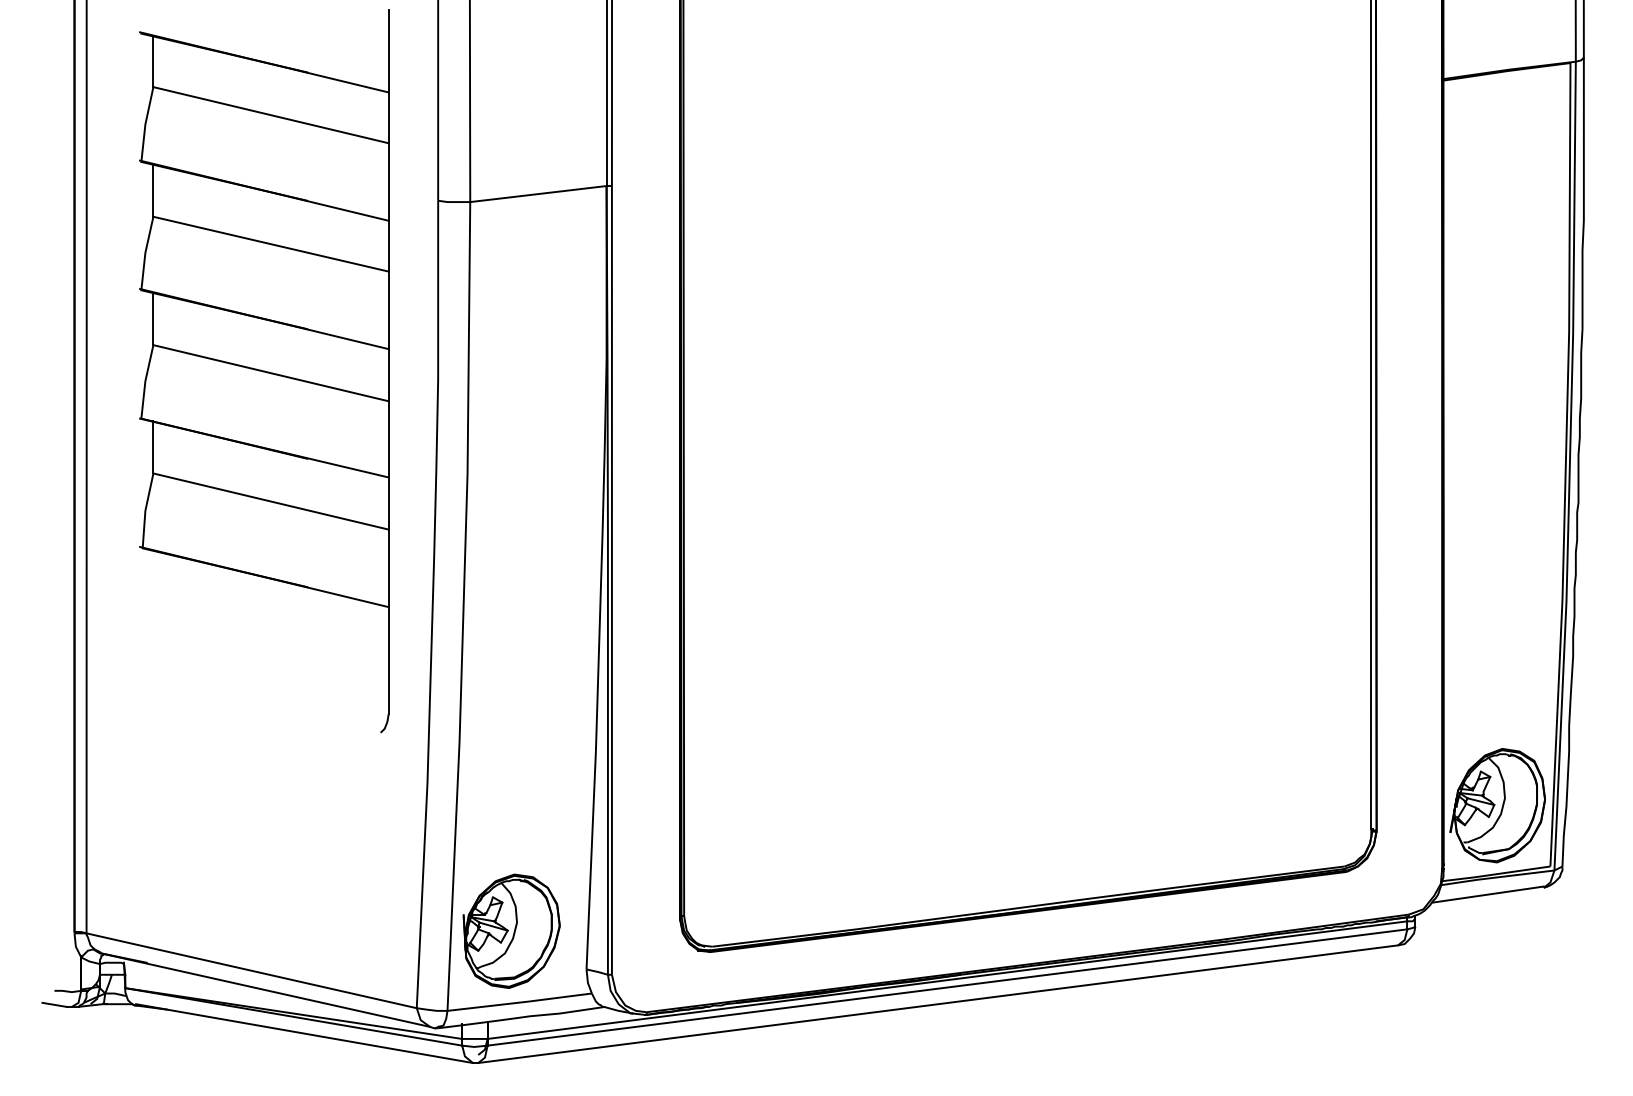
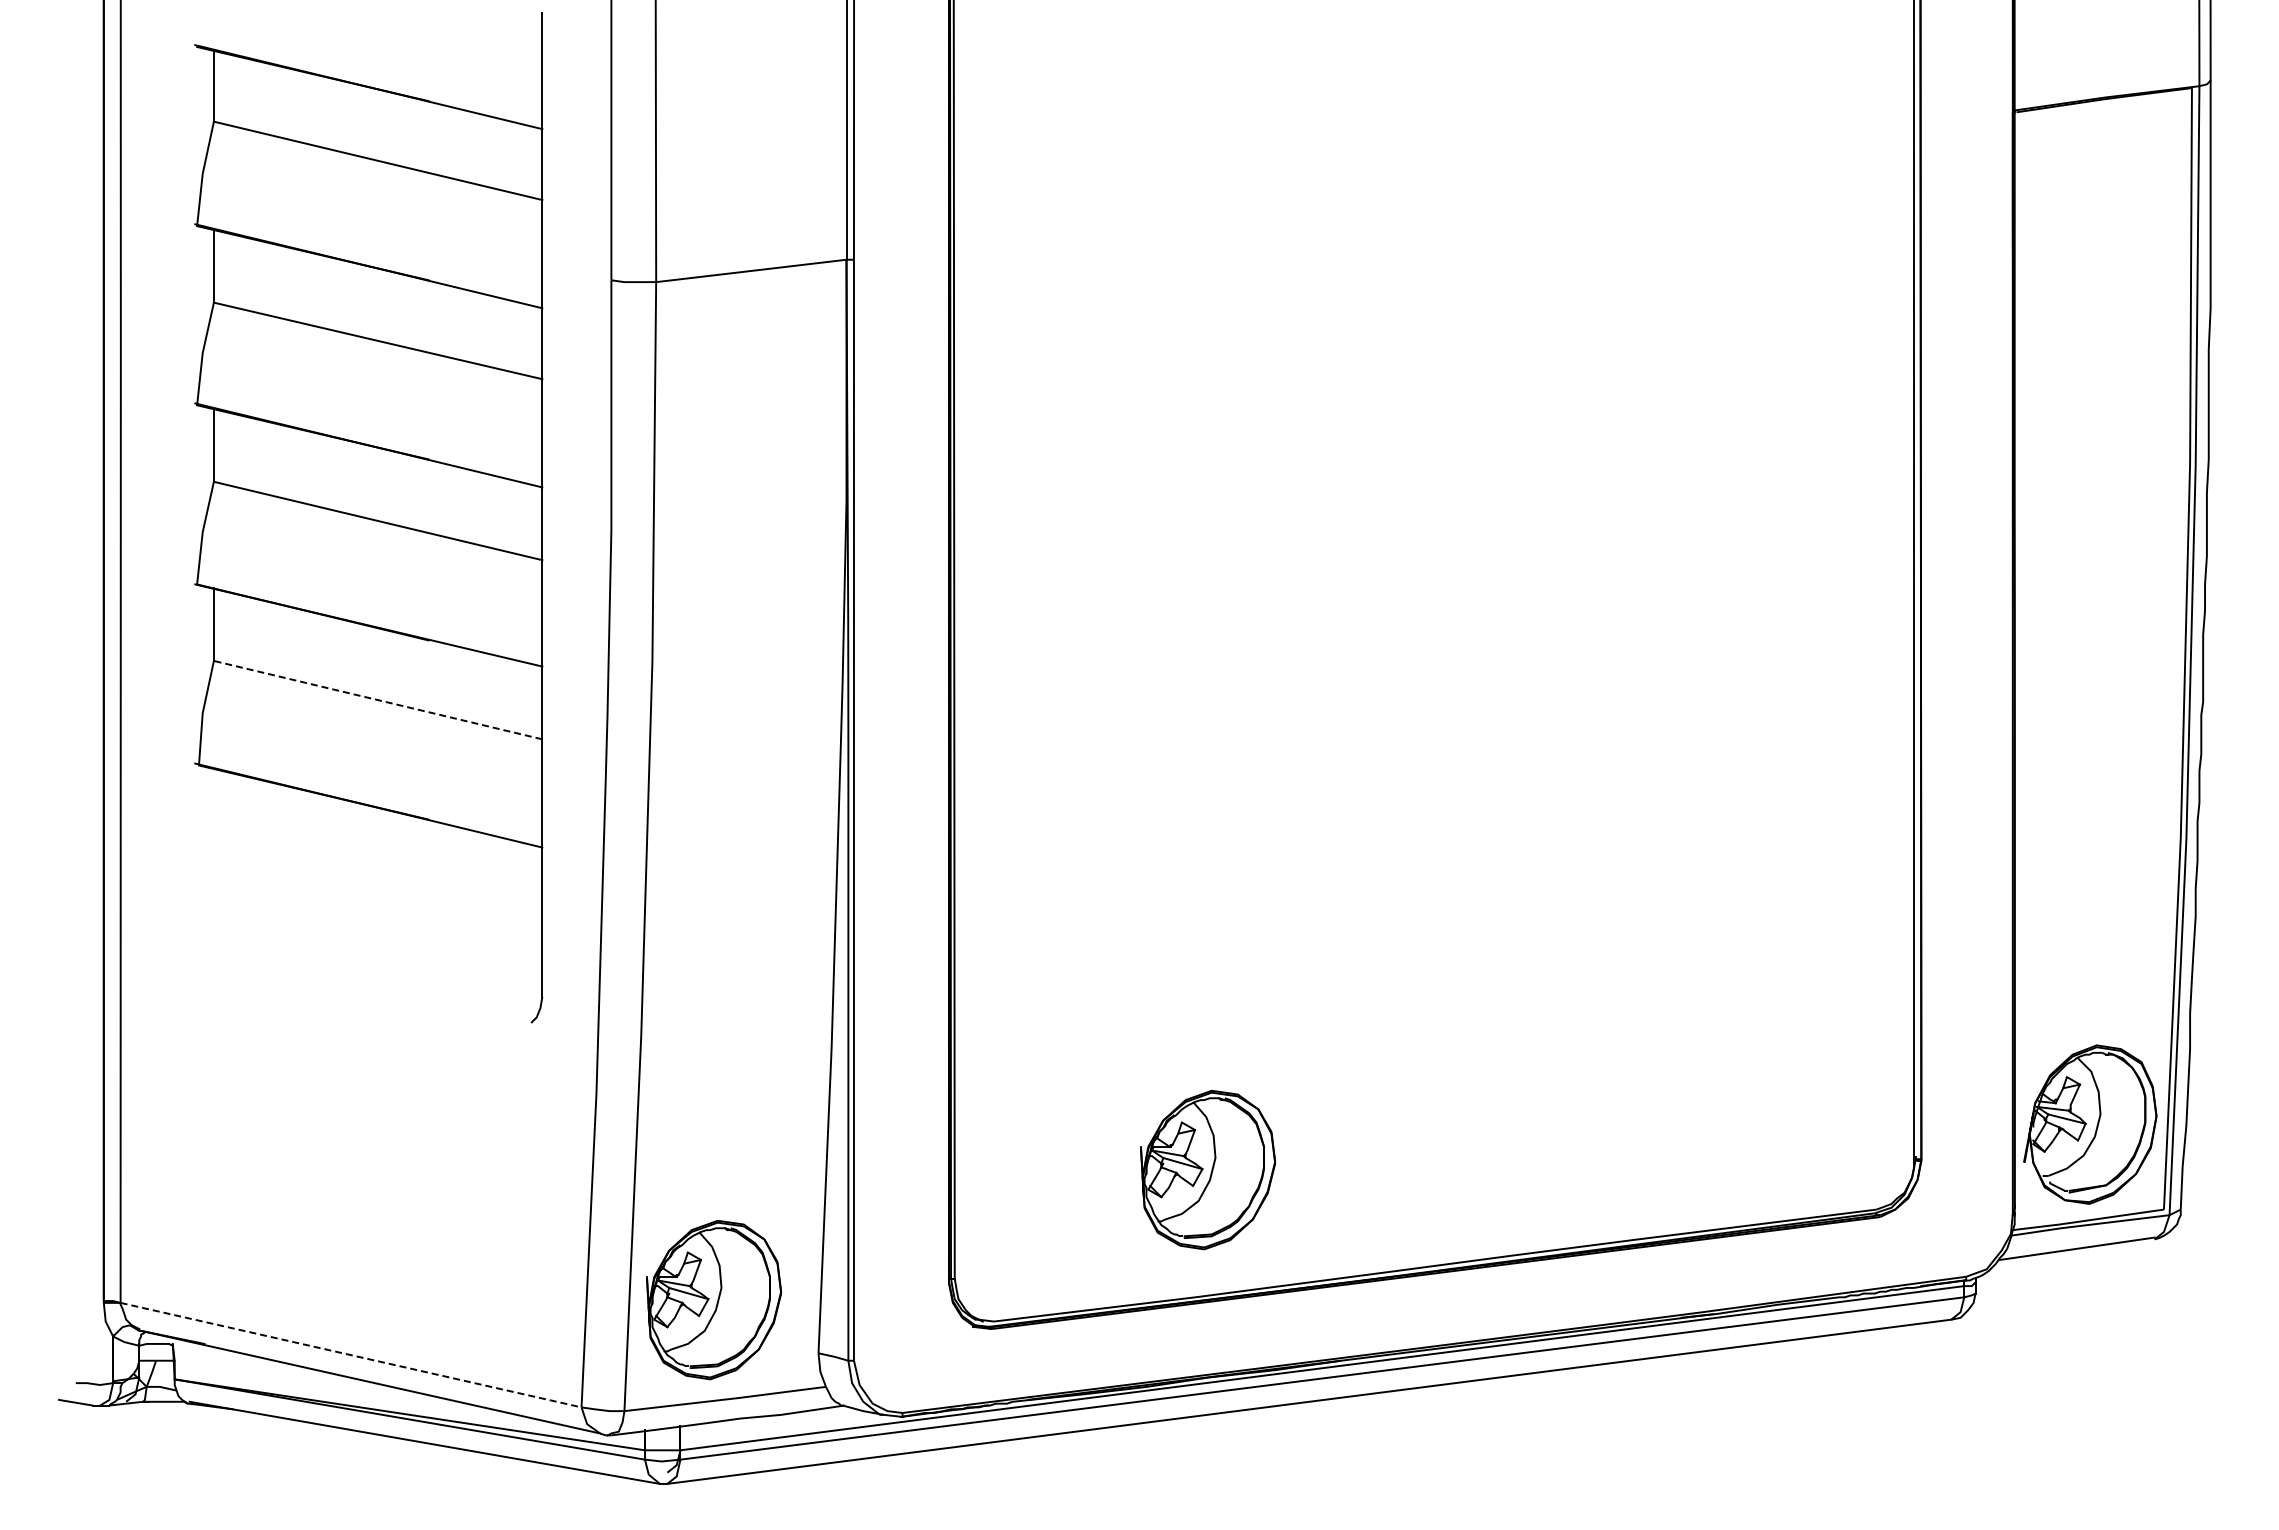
line: (271, 501) -> (378, 700), solid -> dashed
part: (865, 838) -> (1208, 1170), added
line: (251, 971) -> (351, 1355), solid -> dashed

